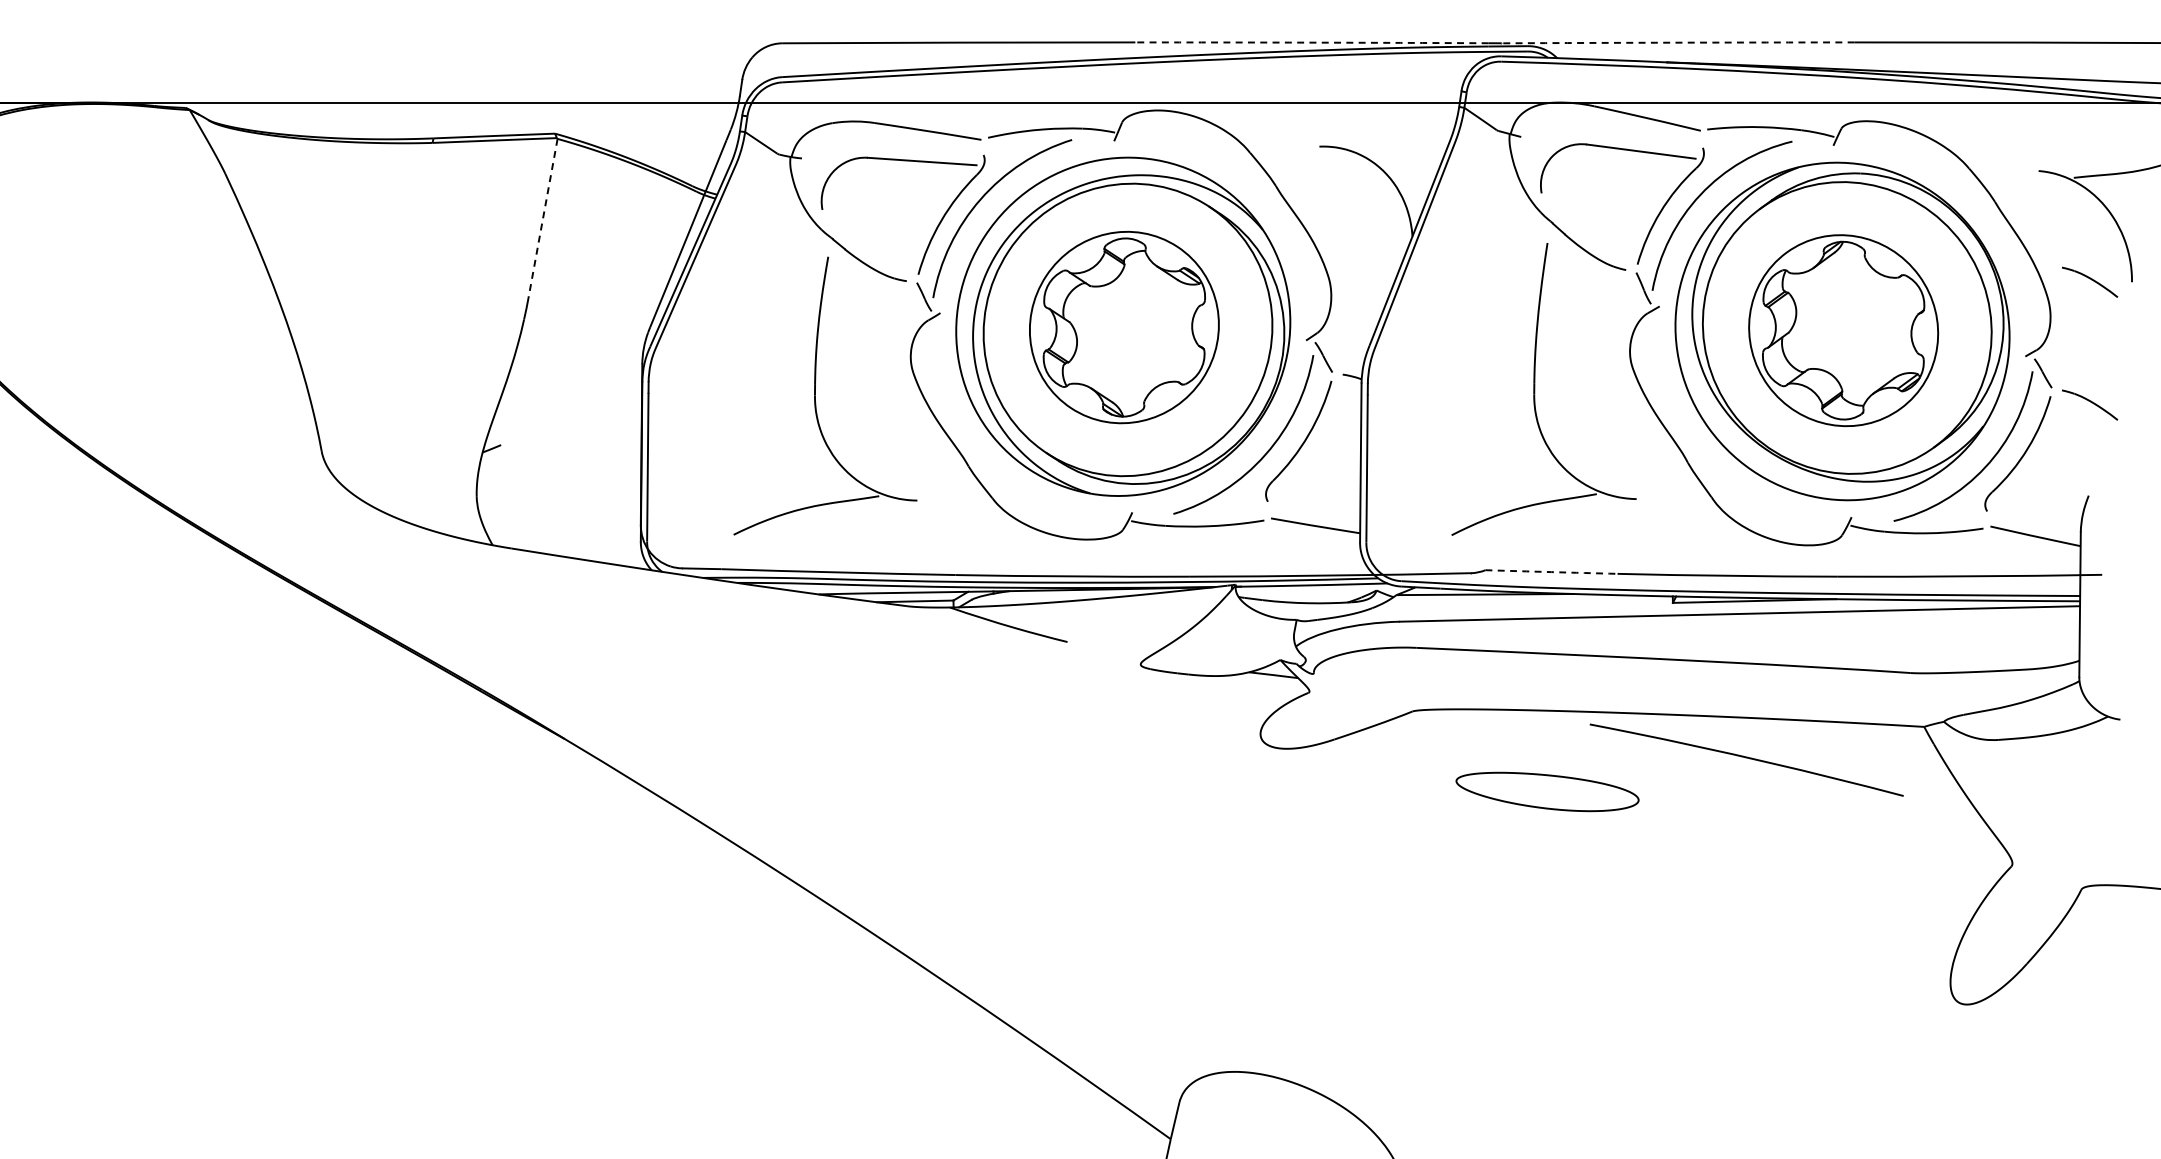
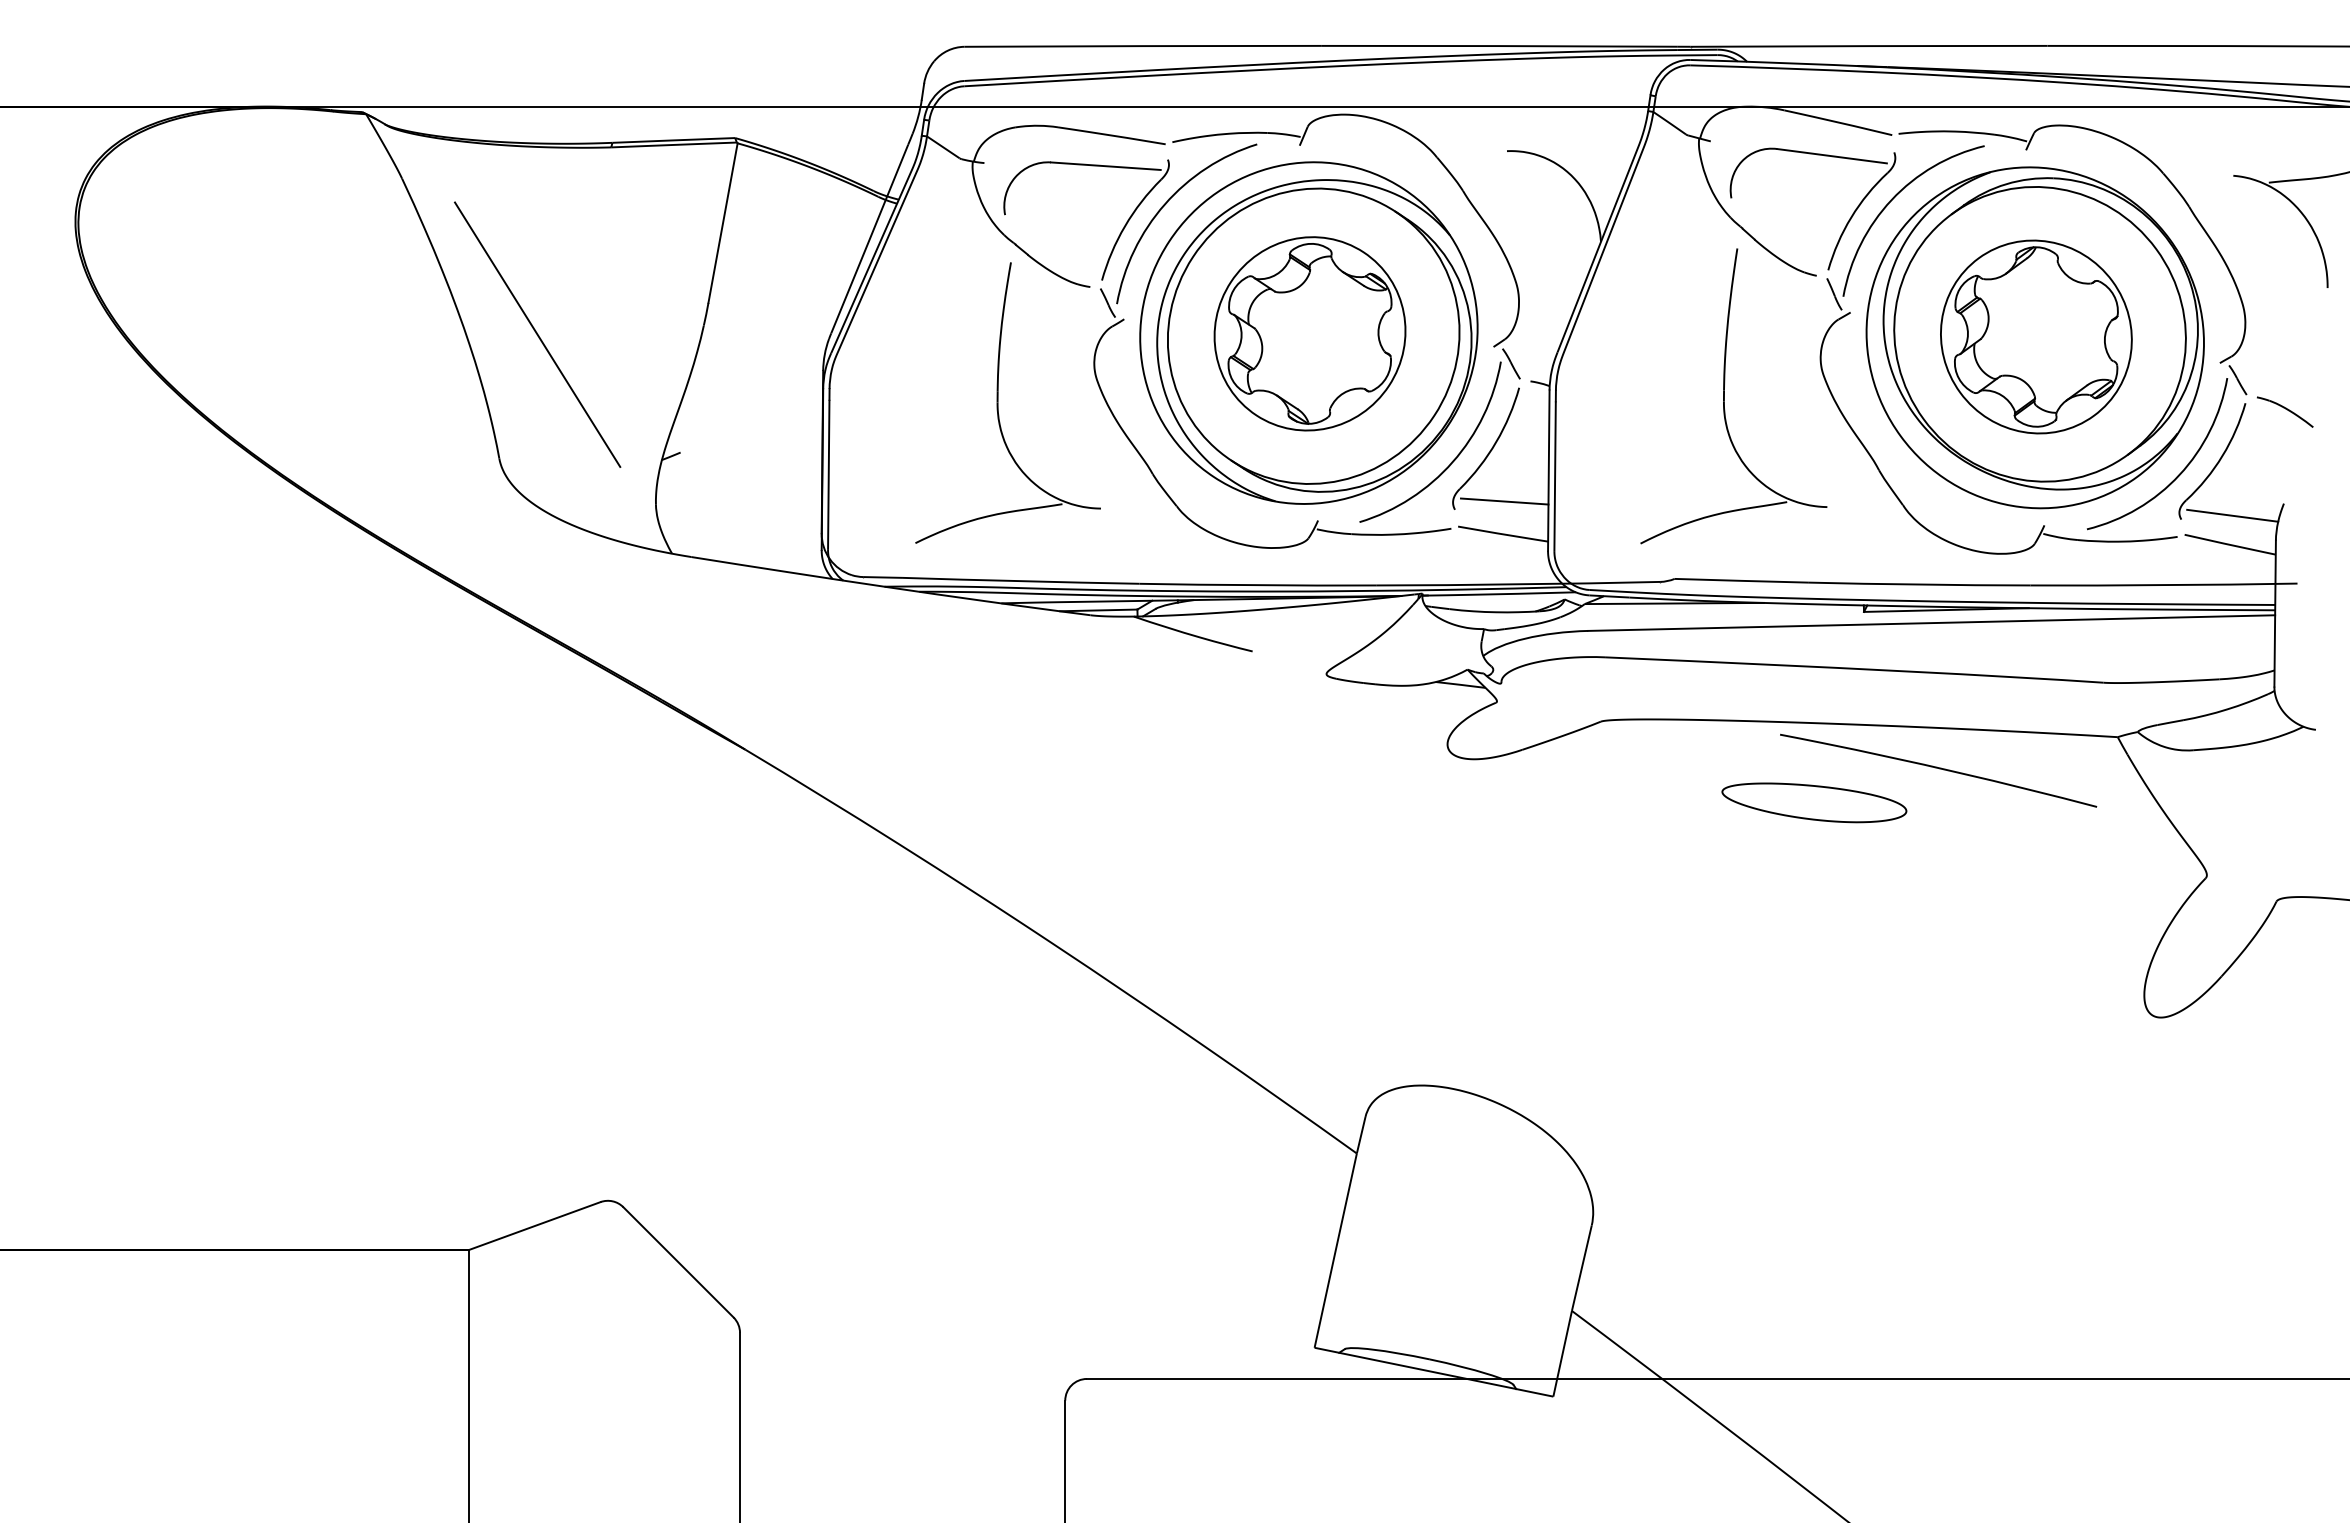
arc: (1311, 43) -> (1499, 46), dashed -> solid
arc: (1678, 43) -> (1869, 46), dashed -> solid
line: (542, 218) -> (722, 223), dashed -> solid
part: (2090, 281) -> (2285, 287), removed
line: (359, 328) -> (537, 334), added
line: (1316, 493) -> (1504, 501), added
line: (2037, 507) -> (2232, 515), added
arc: (1551, 571) -> (1741, 580), dashed -> solid
part: (1547, 791) -> (1814, 802), moved

